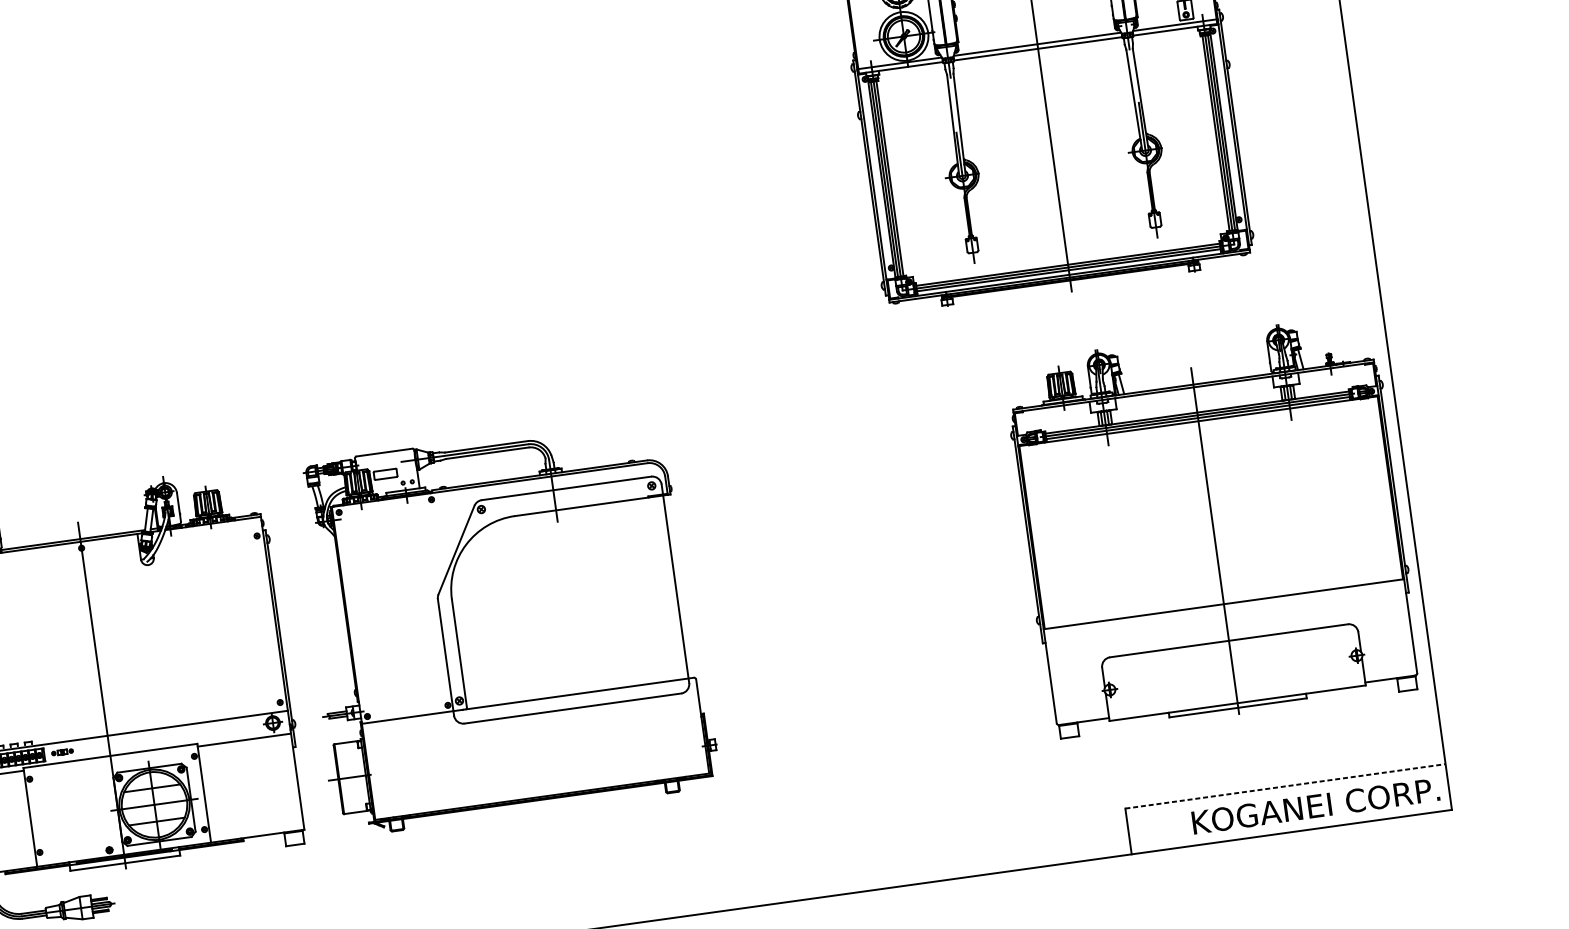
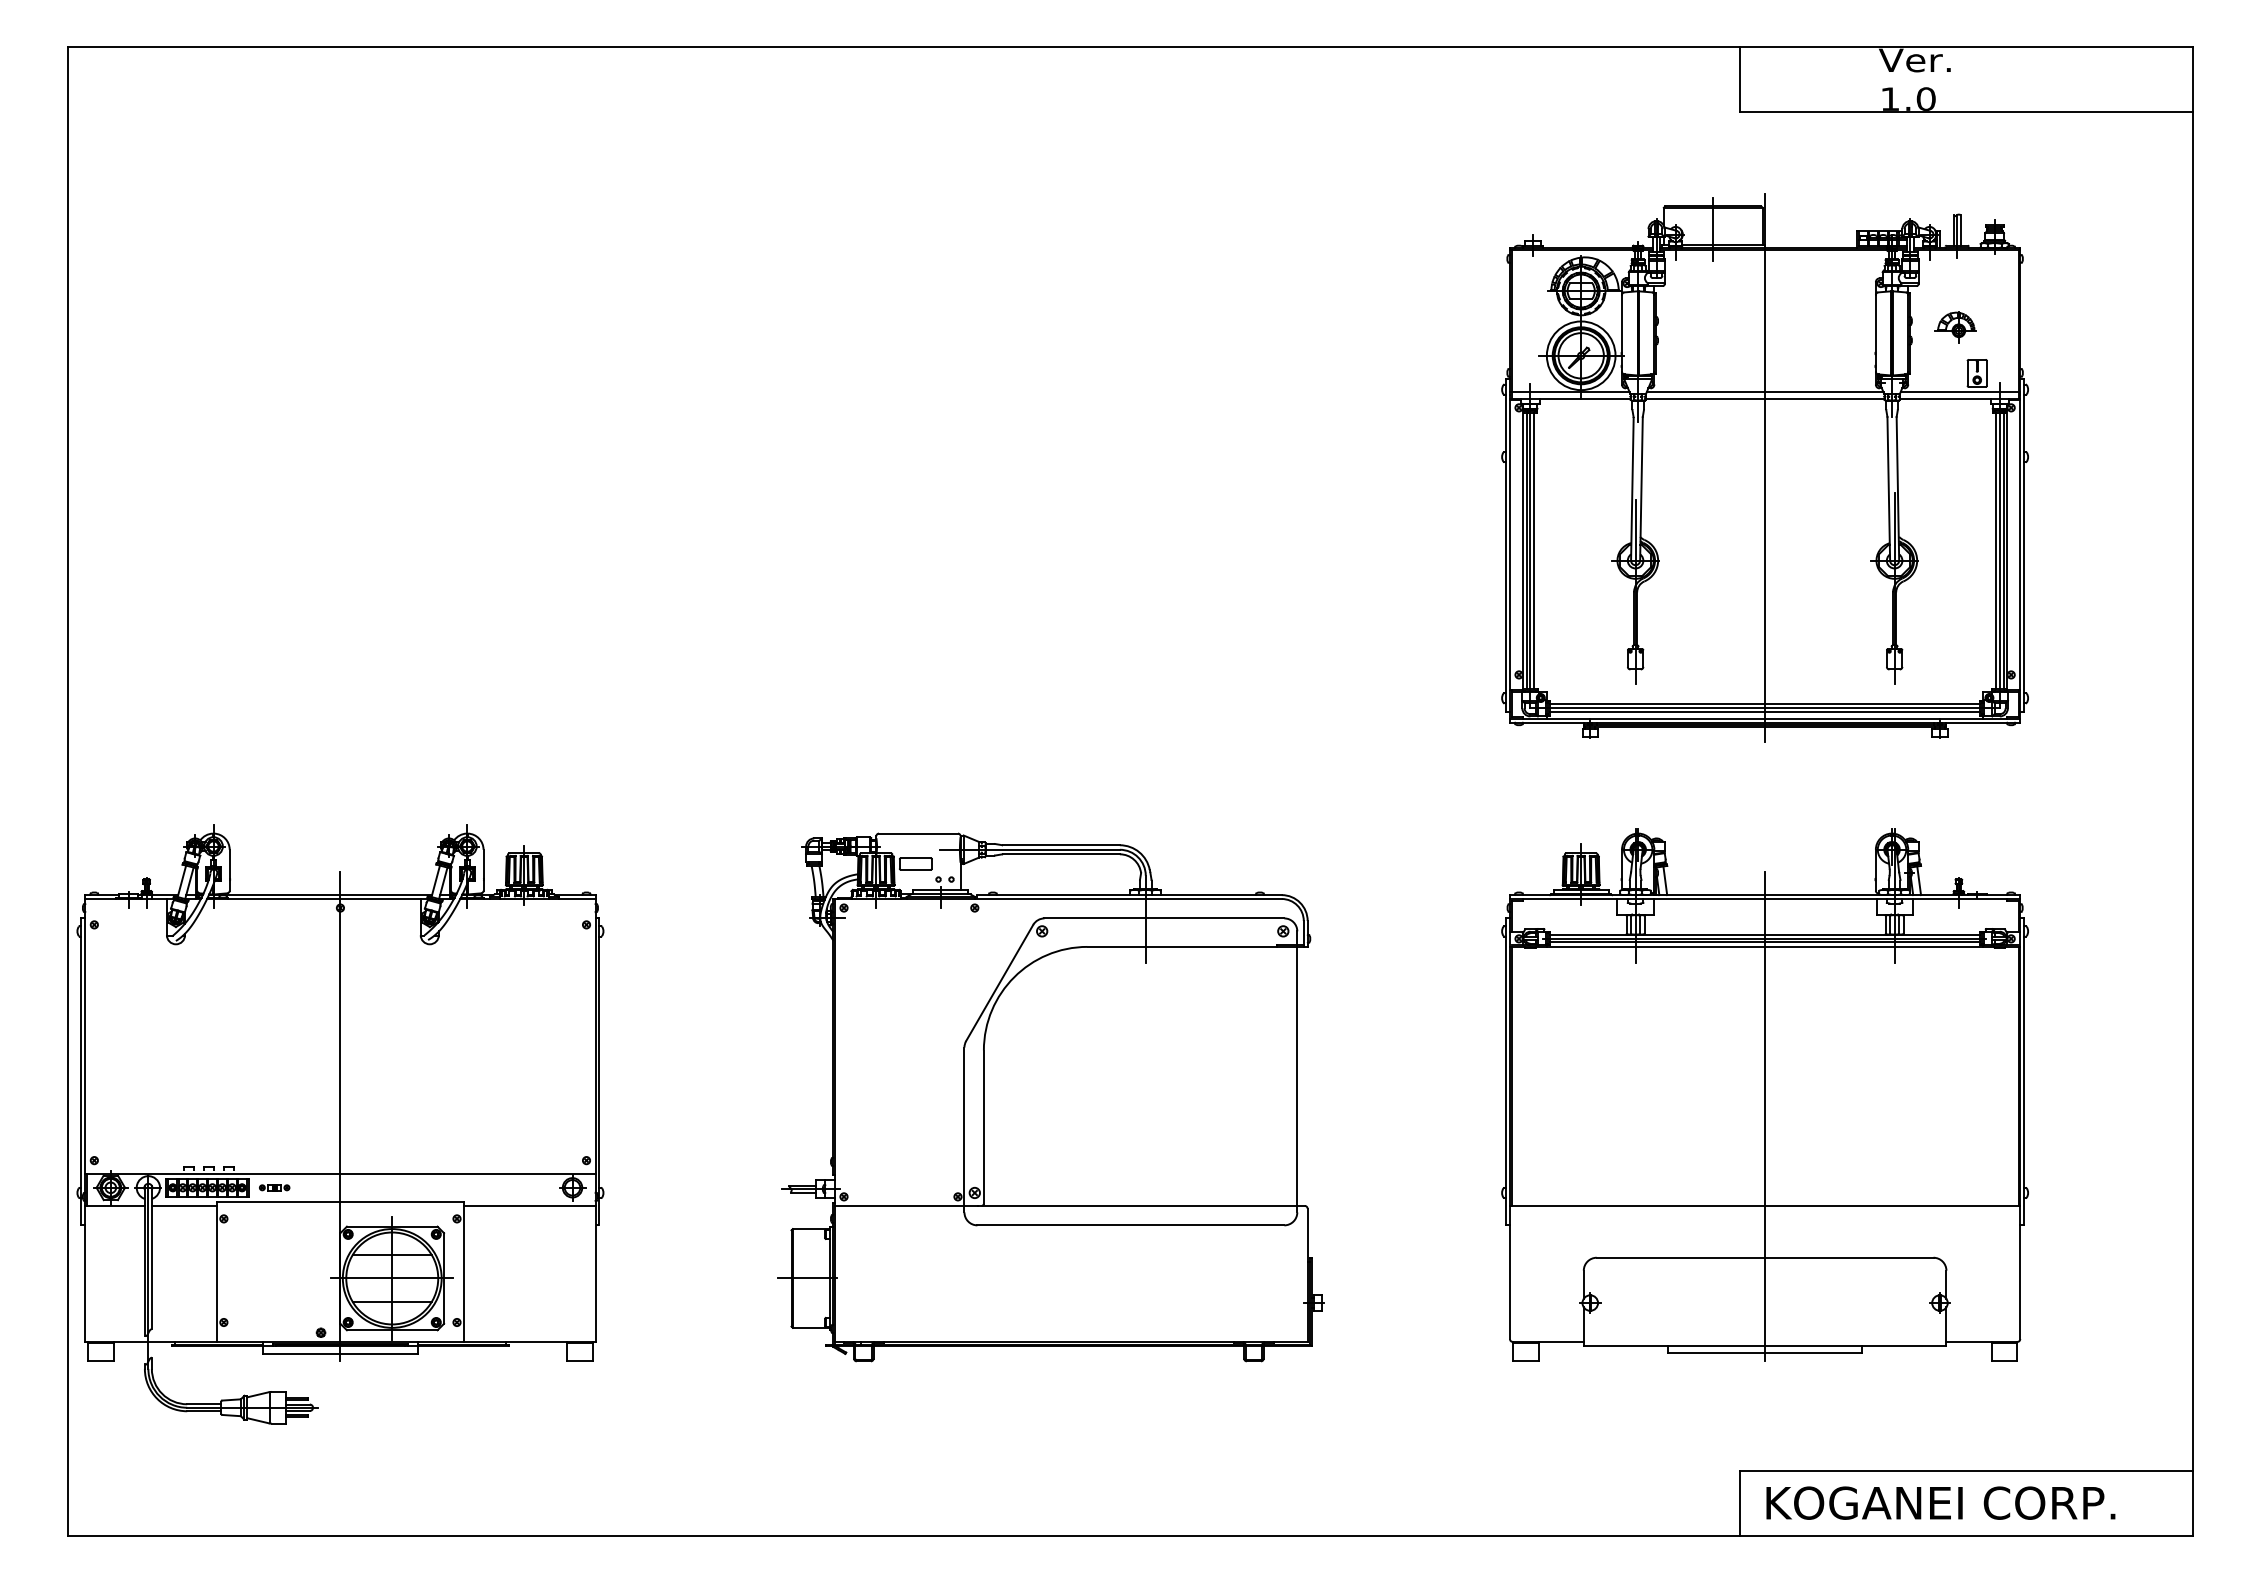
part: (1212, 525) -> (1764, 1094), moved
part: (503, 626) -> (1050, 1097), moved
line: (1285, 786) -> (1966, 1470), dashed -> solid
text: (1315, 805) -> (1940, 1502), moved

